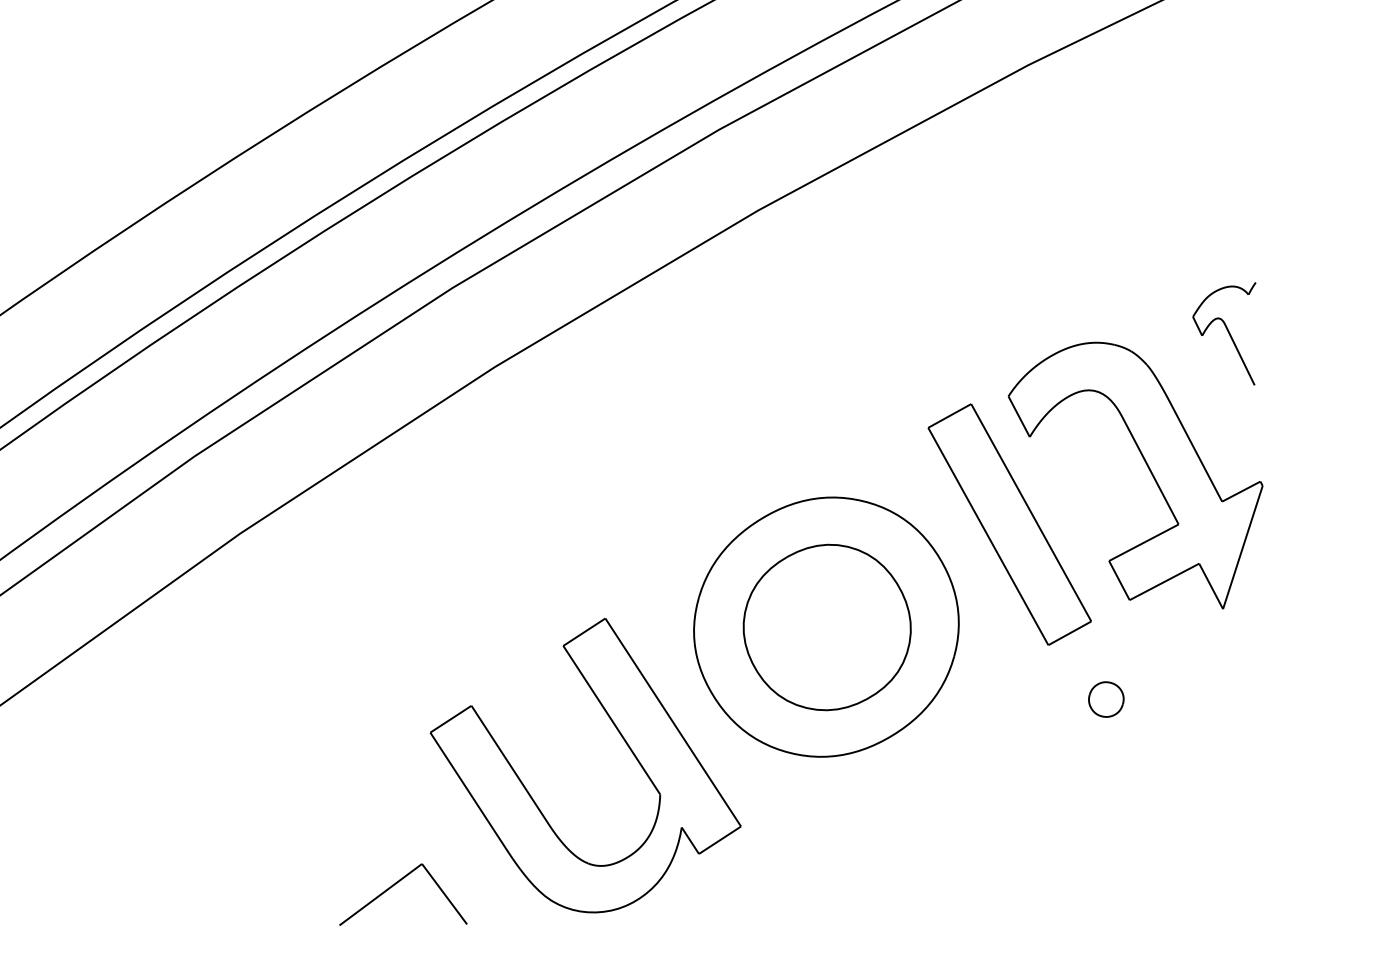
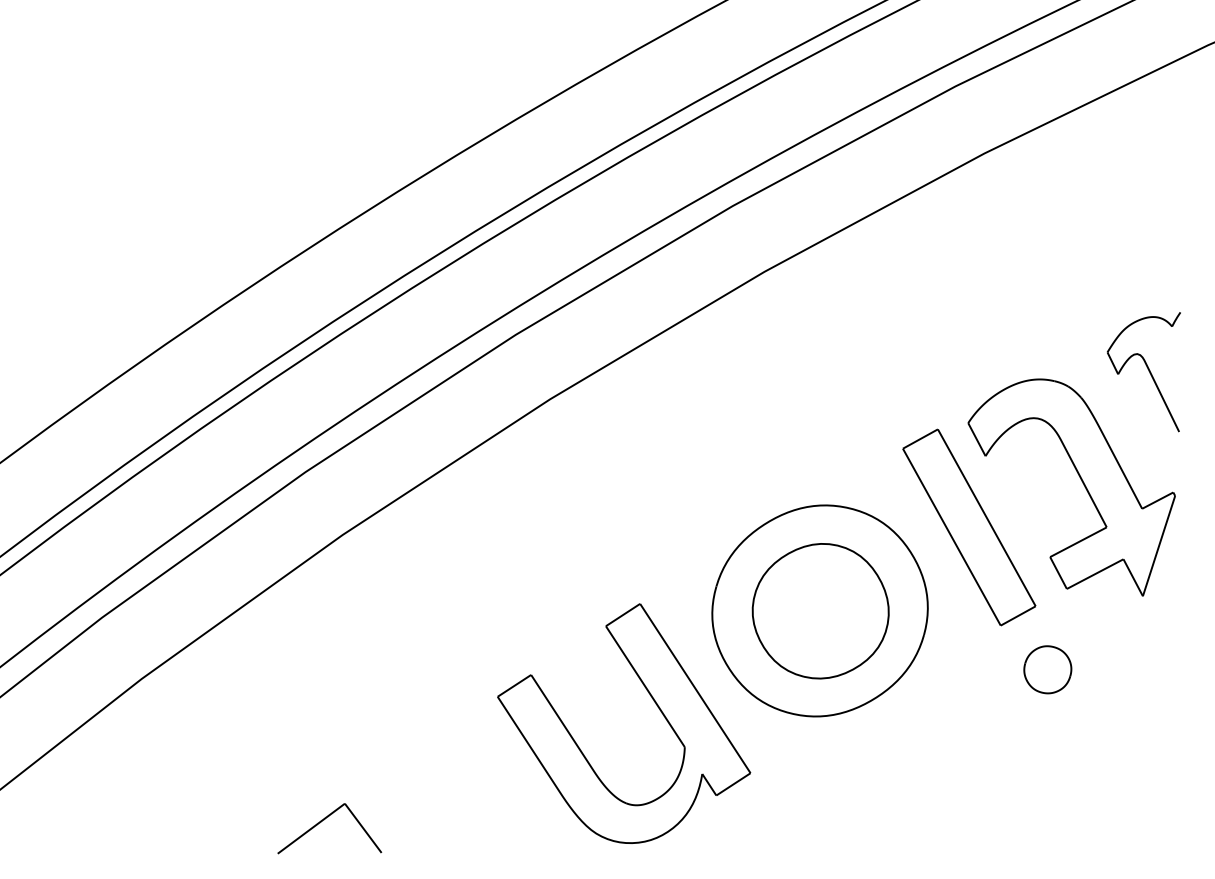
part: (1223, 334) -> (1143, 372), size x1.43
part: (1105, 699) -> (1047, 669), size x1.67
part: (396, 884) -> (324, 820), moved

